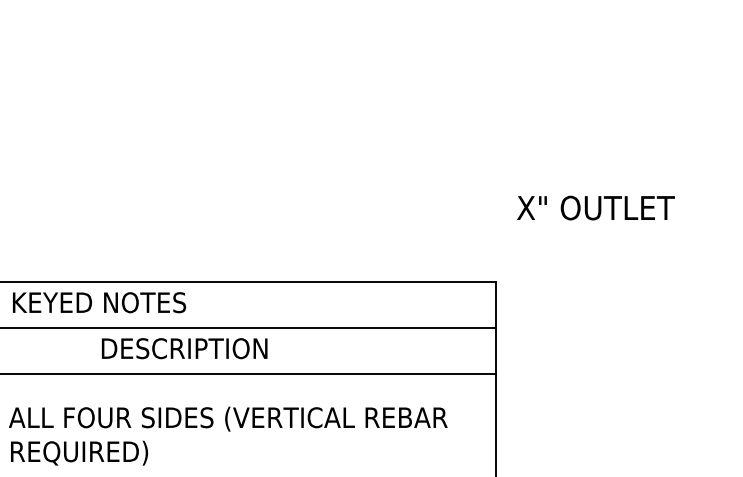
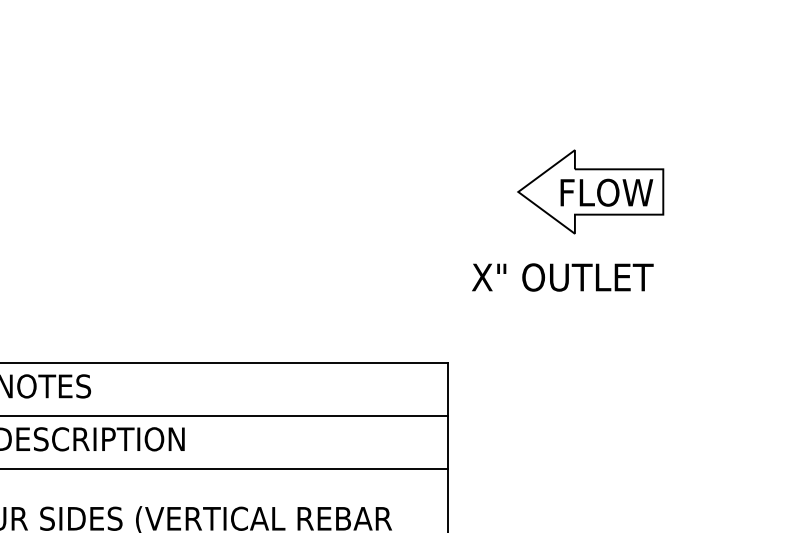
part: (620, 133) -> (590, 191), added

